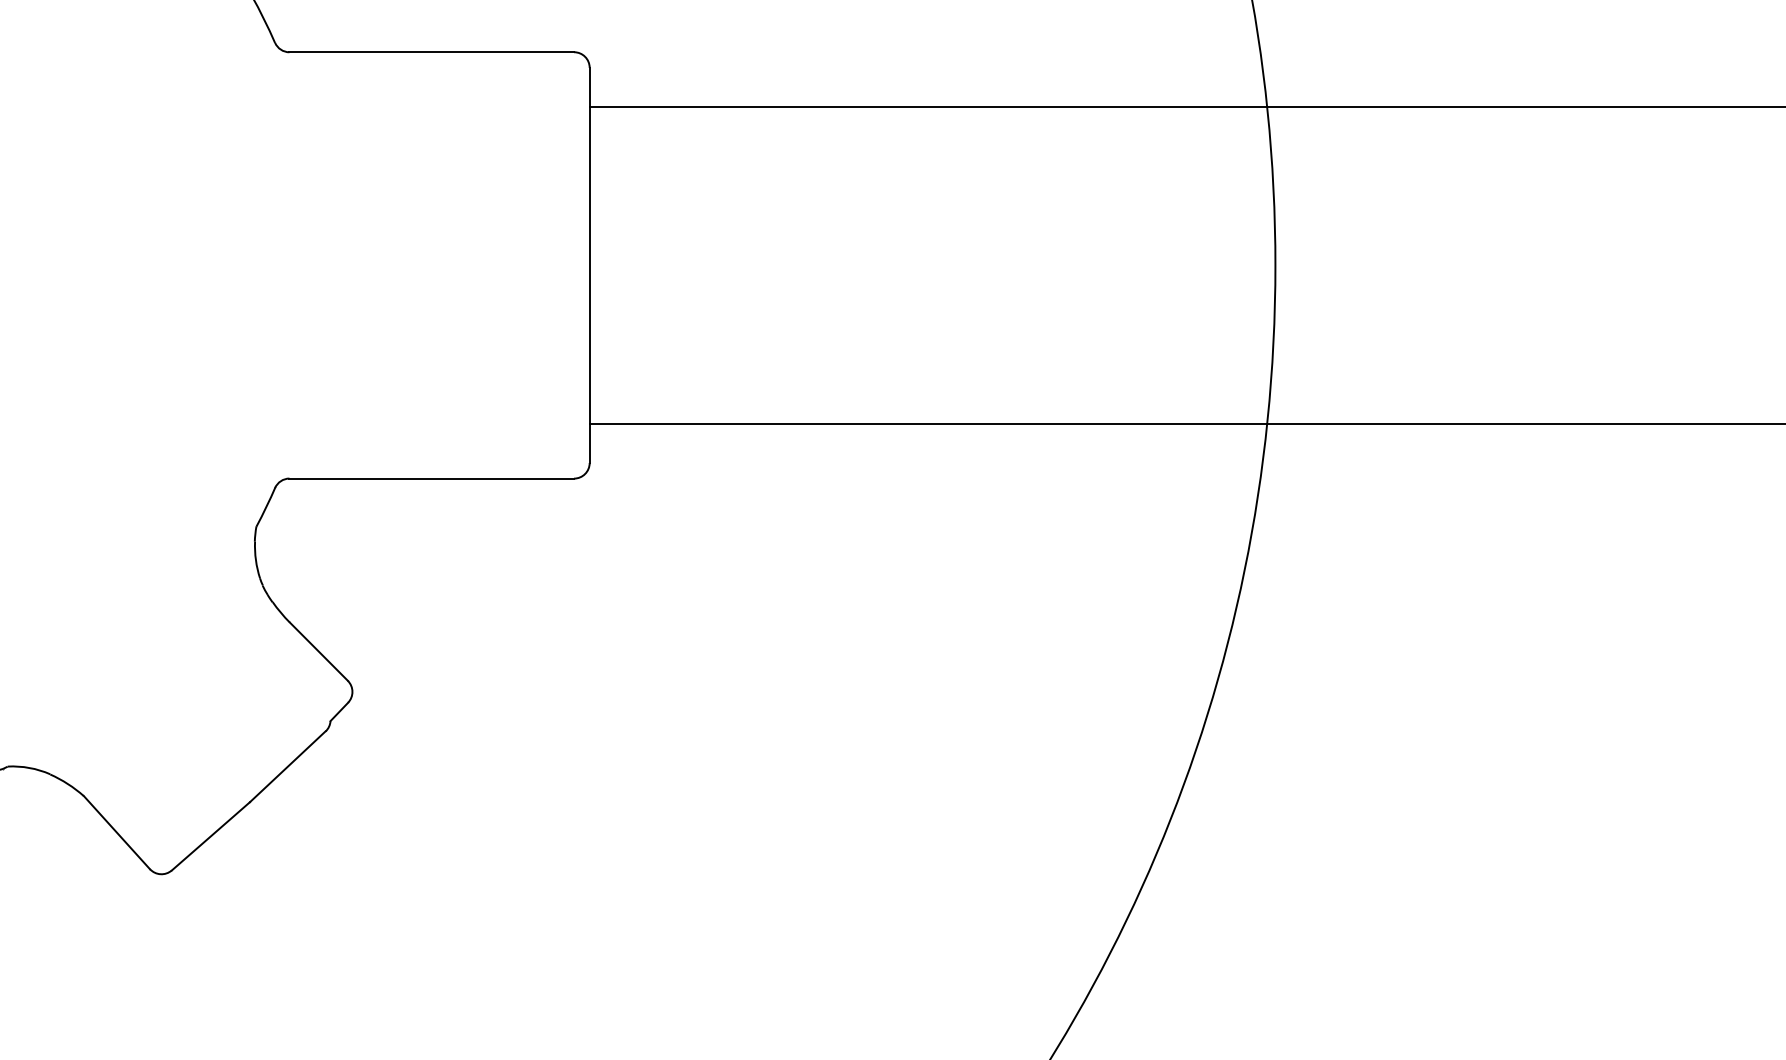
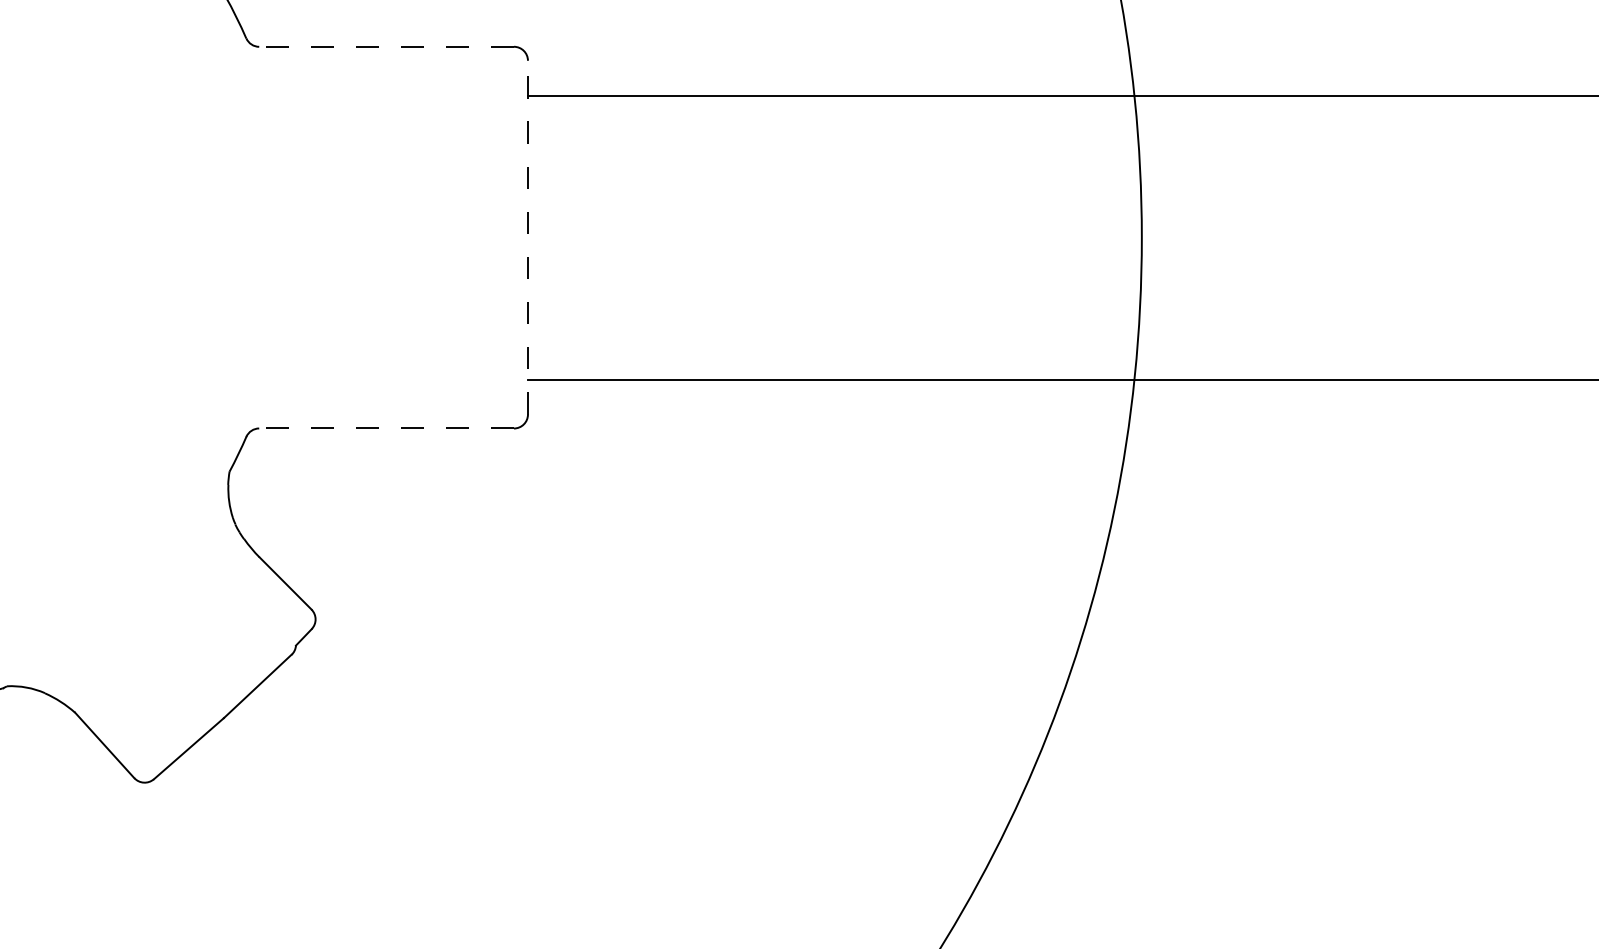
line: (431, 52) -> (386, 47), solid -> dashed
line: (589, 265) -> (527, 237), solid -> dashed
line: (431, 478) -> (386, 428), solid -> dashed

